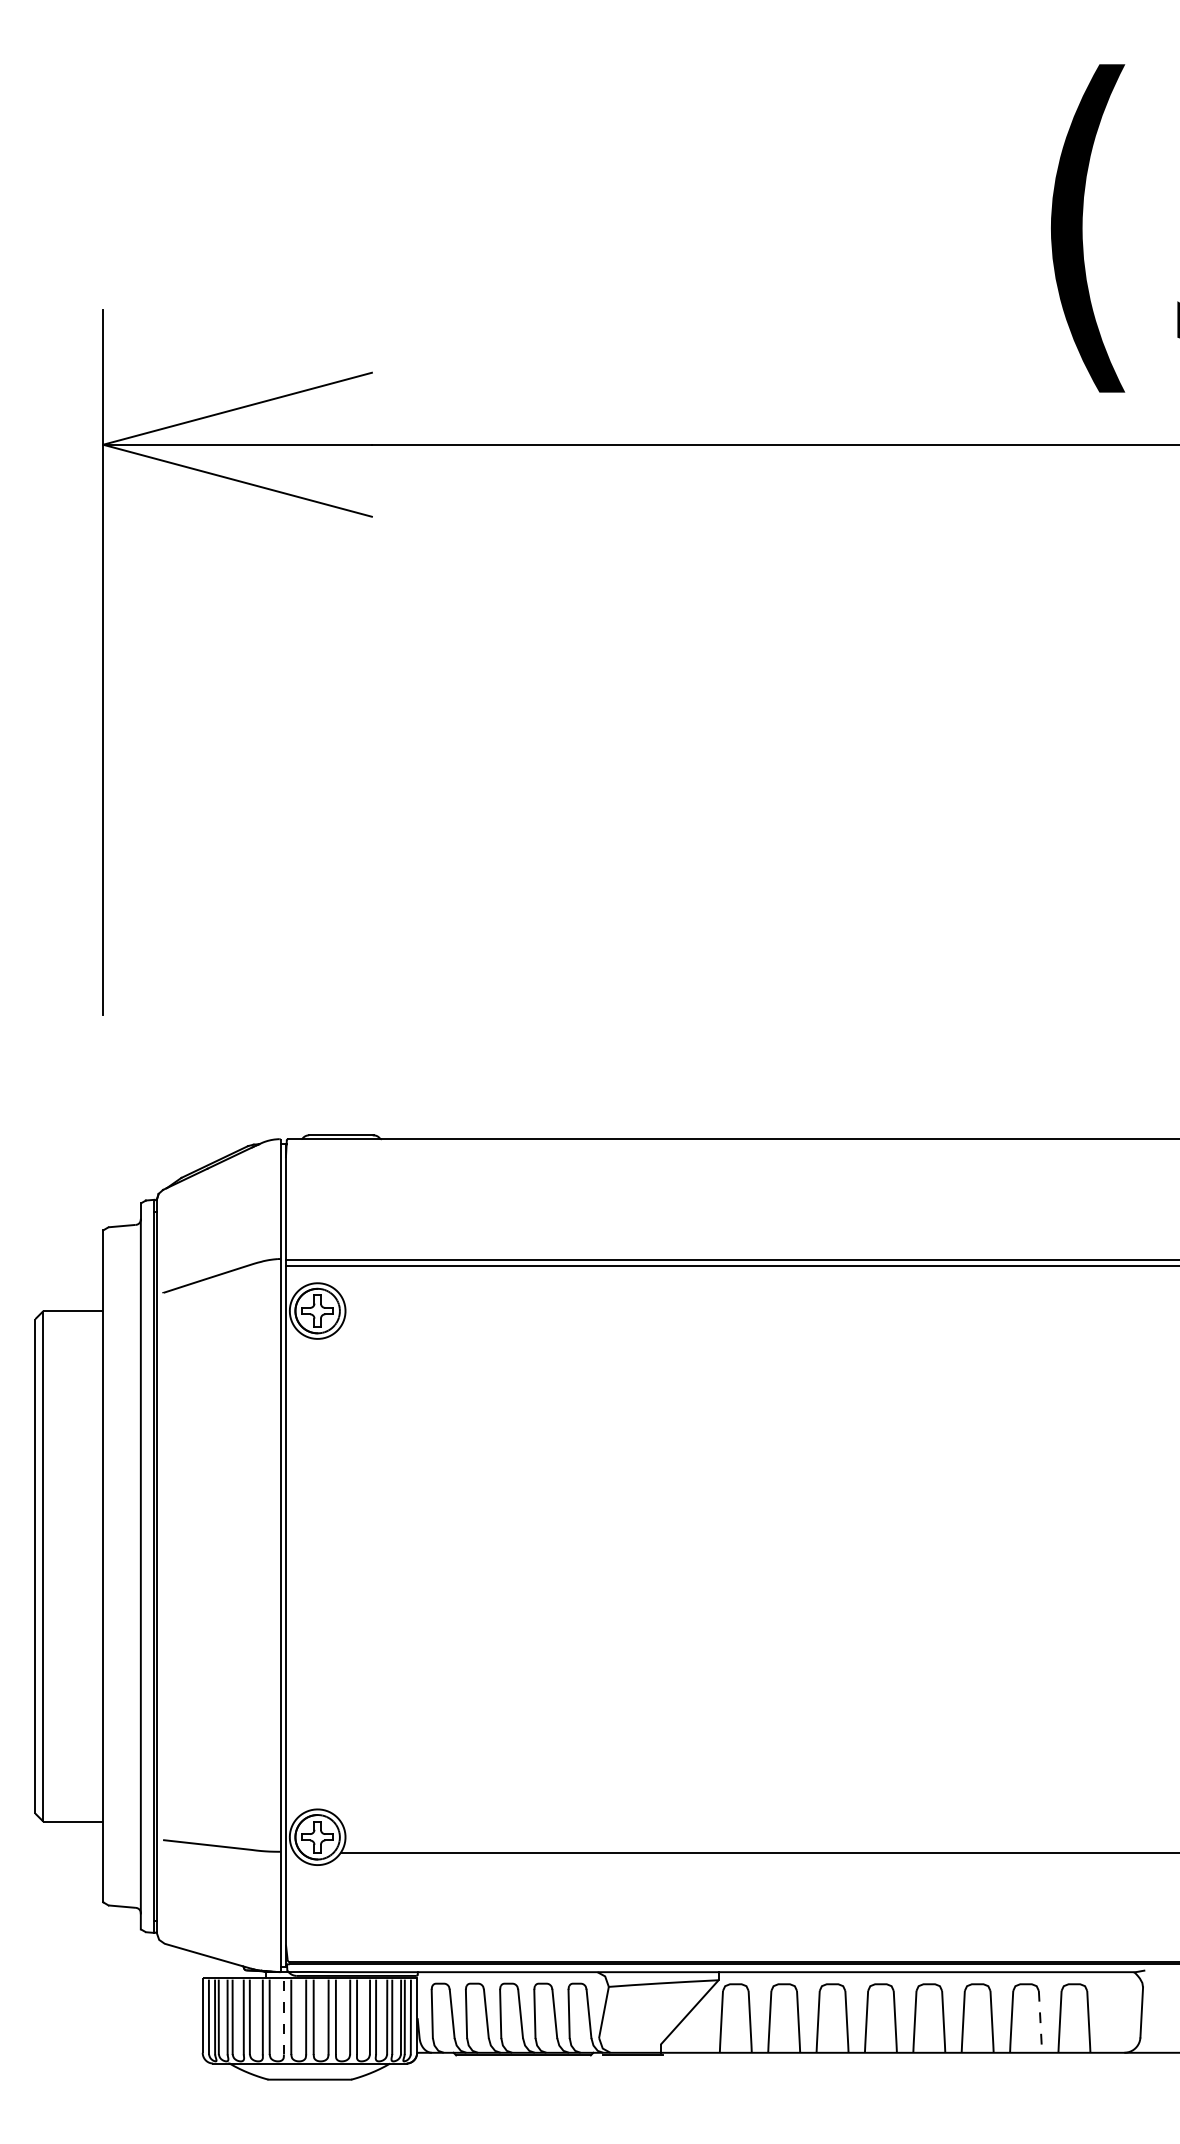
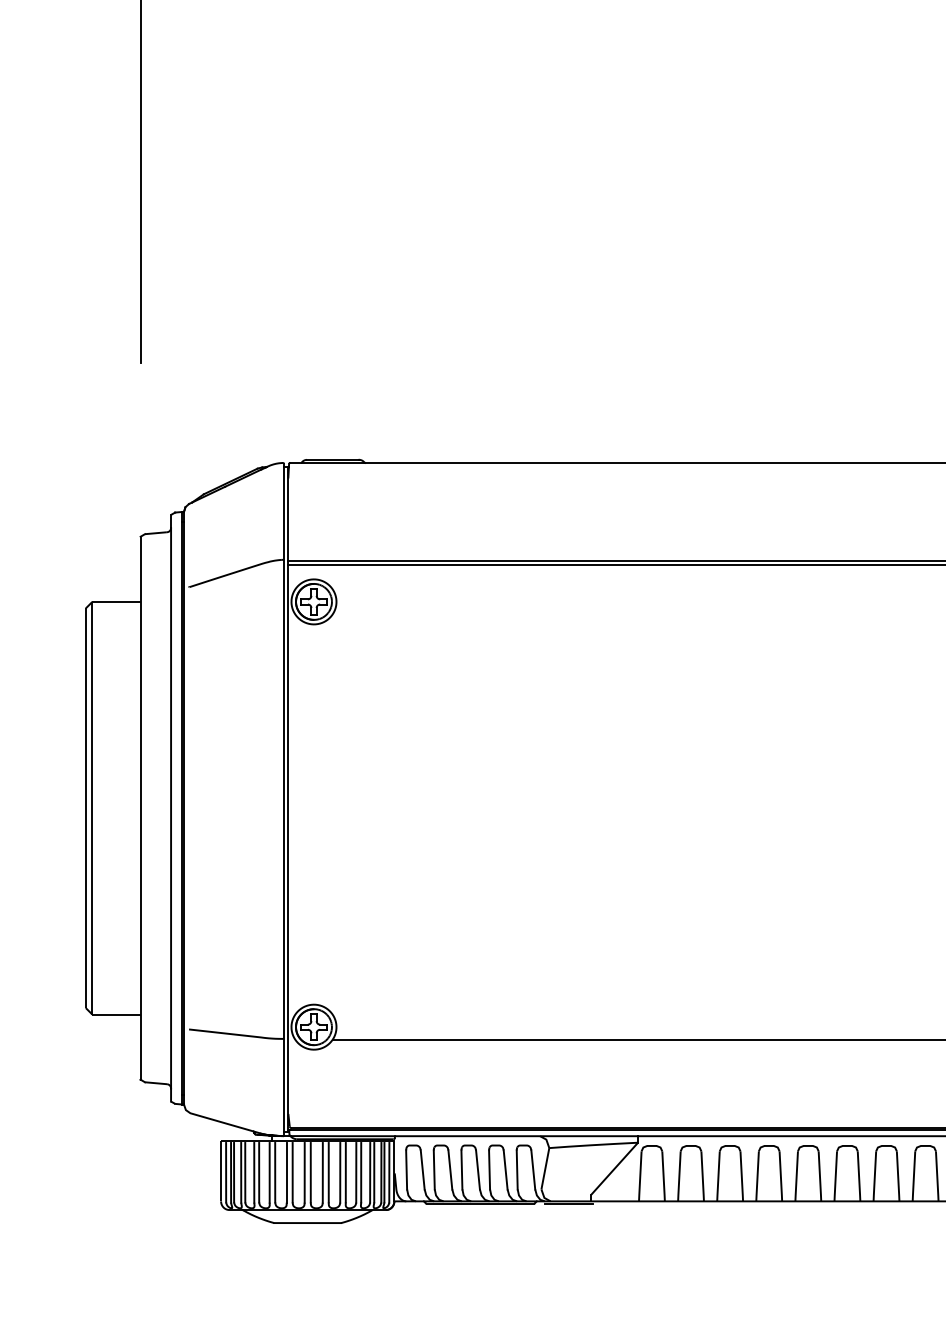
line: (283, 2017) -> (286, 1172), dashed -> solid
line: (1040, 2023) -> (898, 1177), dashed -> solid

